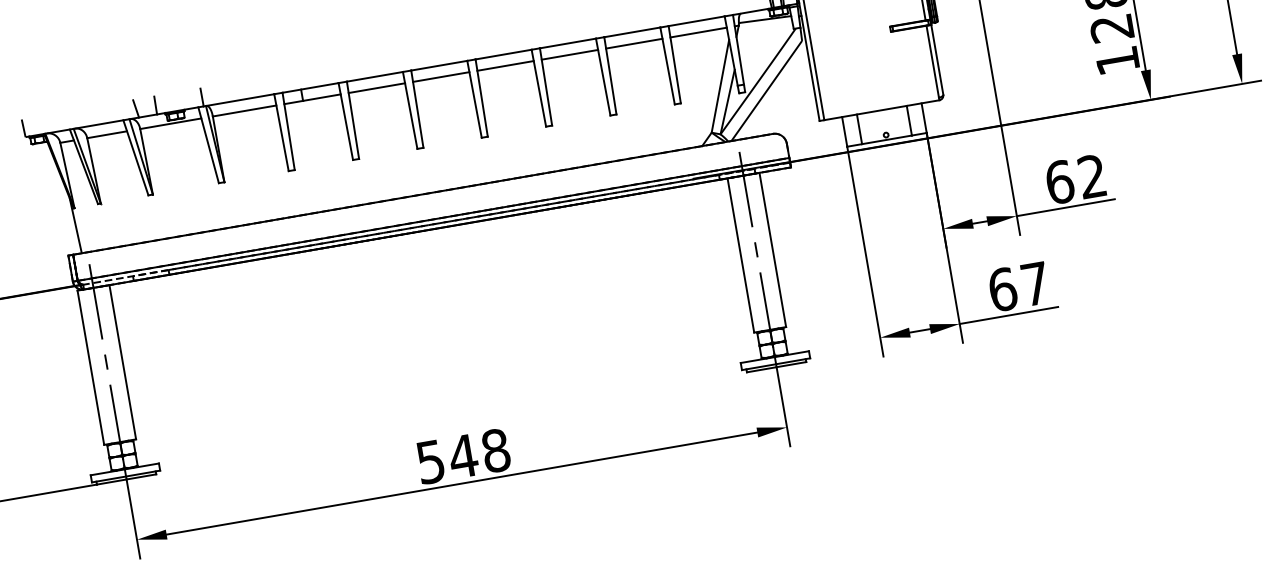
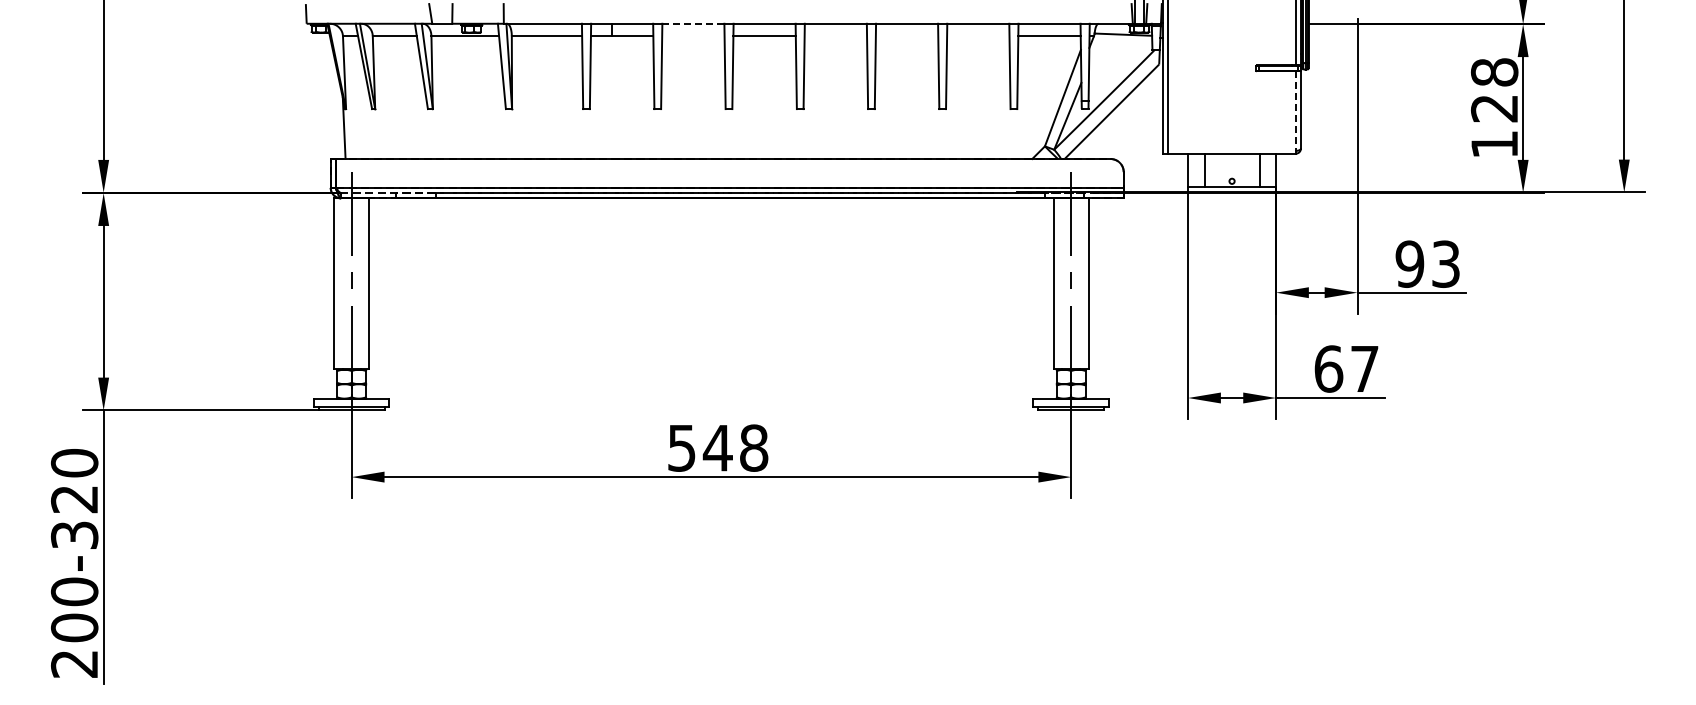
line: (634, 43) -> (978, 36), removed
line: (569, 55) -> (906, 36), removed
line: (932, 62) -> (1295, 111), solid -> dashed
line: (505, 66) -> (835, 36), removed
line: (374, 76) -> (693, 23), solid -> dashed
line: (377, 88) -> (693, 36), removed
text: (1075, 178) -> (1427, 263), 62 -> 93

